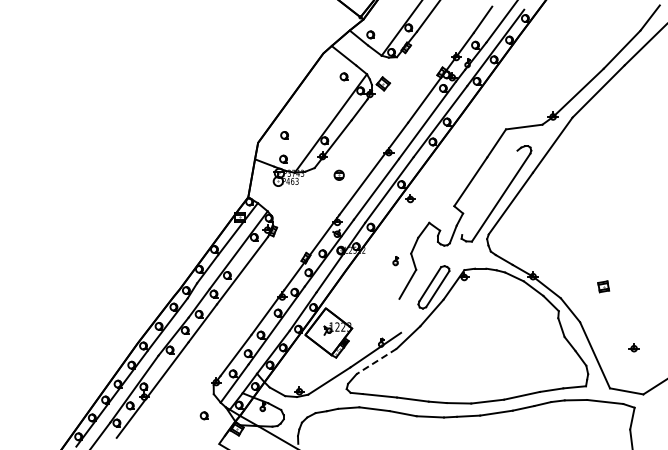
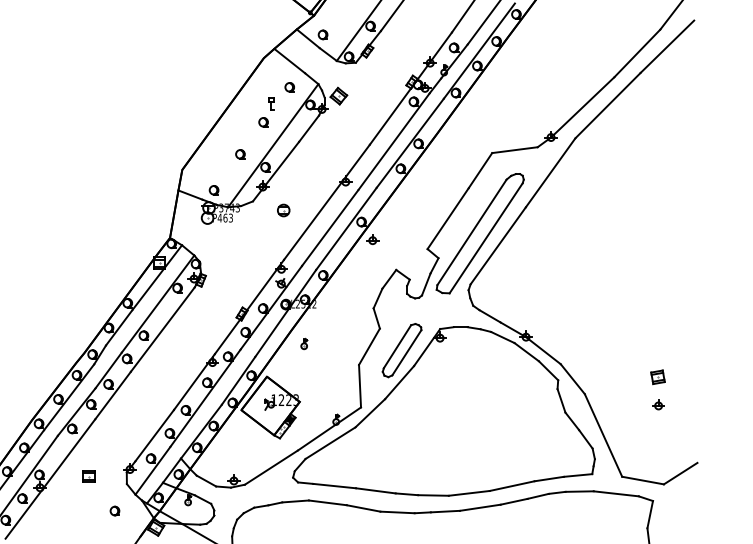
part: (325, 96) -> (266, 111), added
part: (284, 135) -> (240, 154), moved
line: (489, 192) -> (471, 231), added
part: (395, 261) -> (304, 344), moved
part: (603, 286) -> (657, 376), moved
line: (400, 315) -> (360, 385), added
part: (633, 347) -> (657, 404), moved
line: (376, 361) -> (330, 443), dashed -> solid
part: (183, 387) -> (89, 475), added

